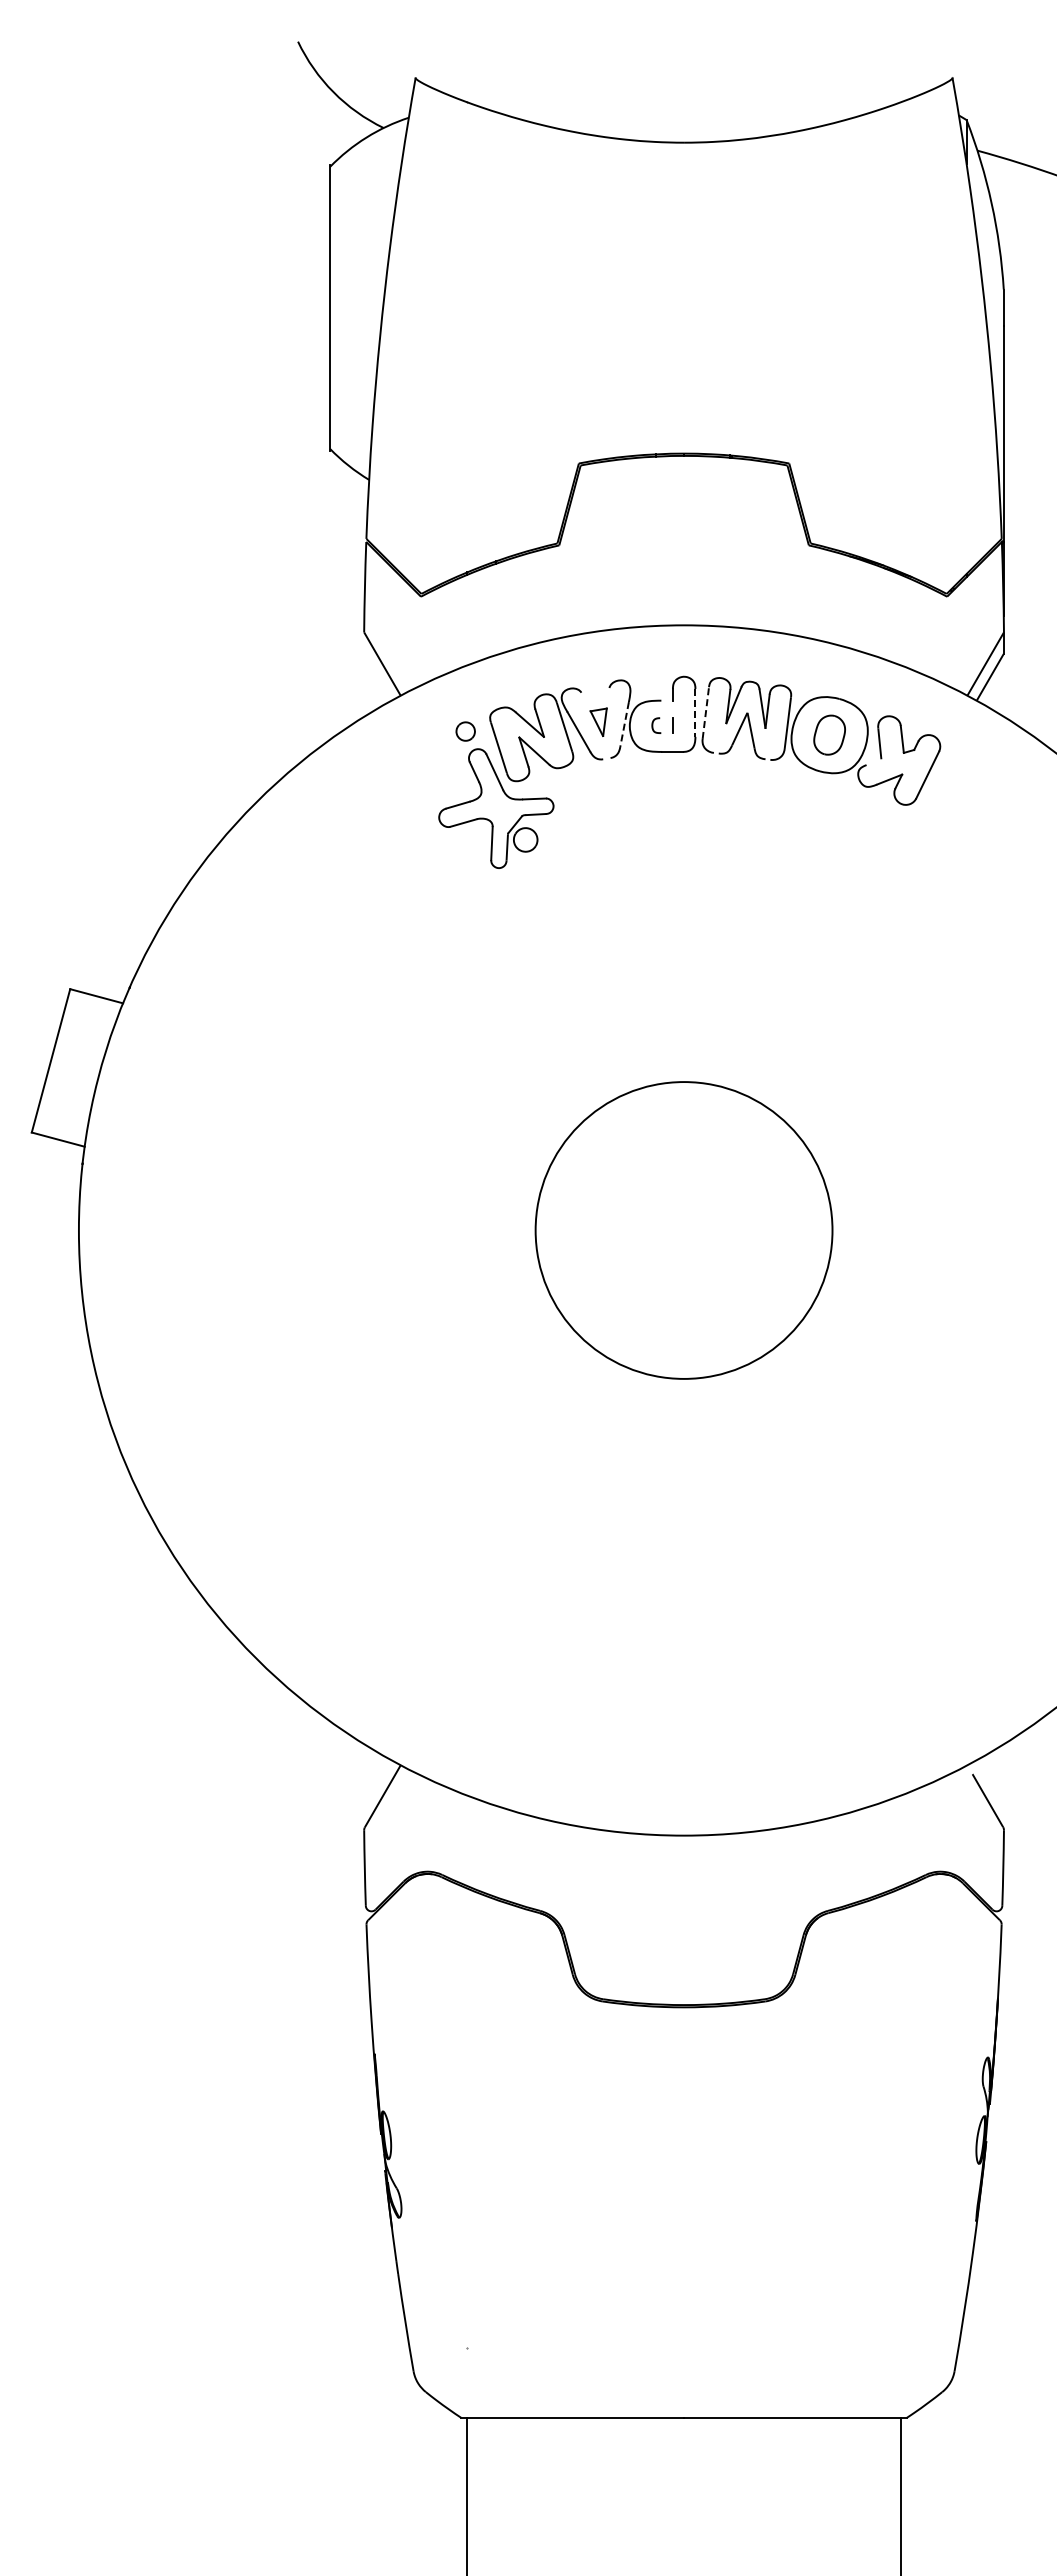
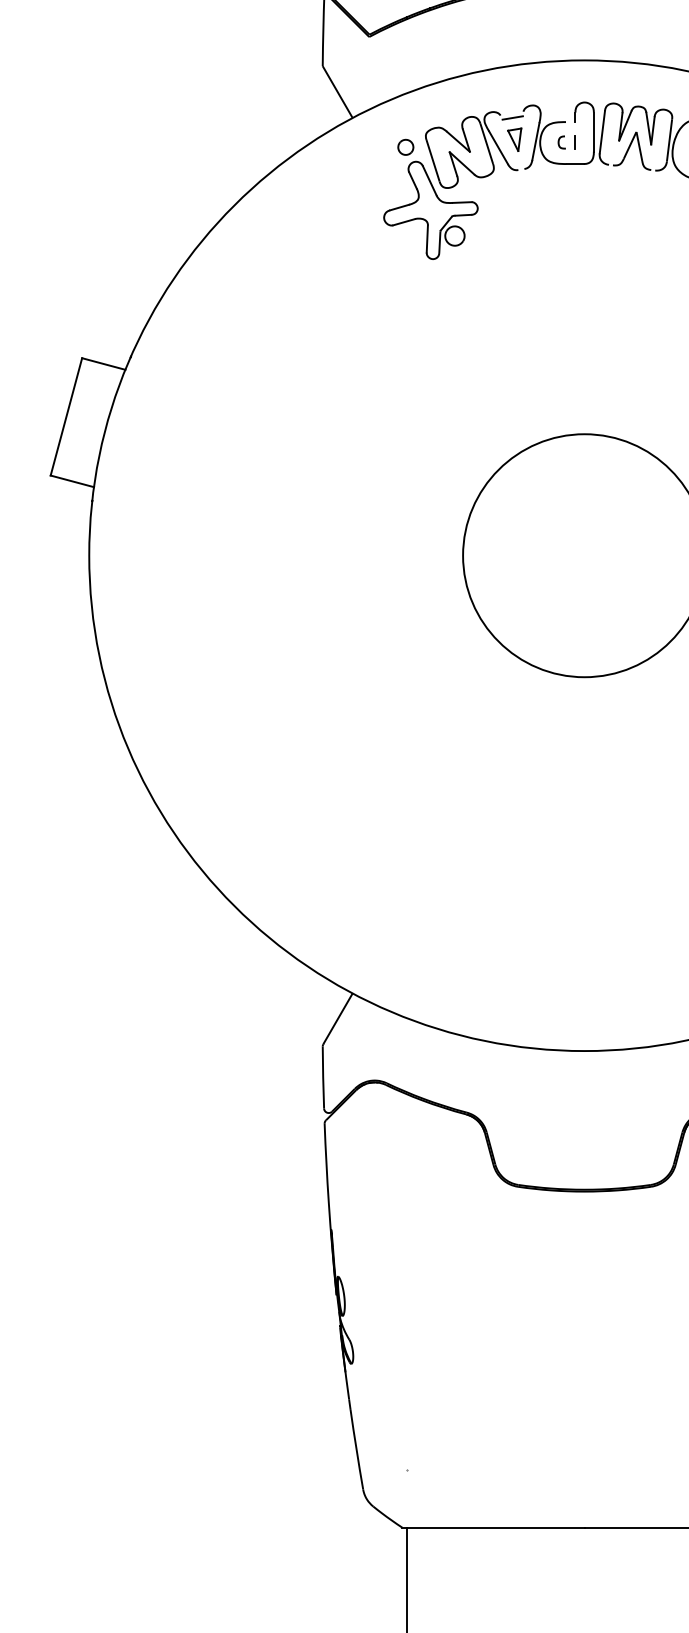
line: (595, 695) -> (512, 117), added
line: (695, 712) -> (593, 131), dashed -> solid
line: (705, 712) -> (602, 131), dashed -> solid
line: (624, 724) -> (535, 141), dashed -> solid

